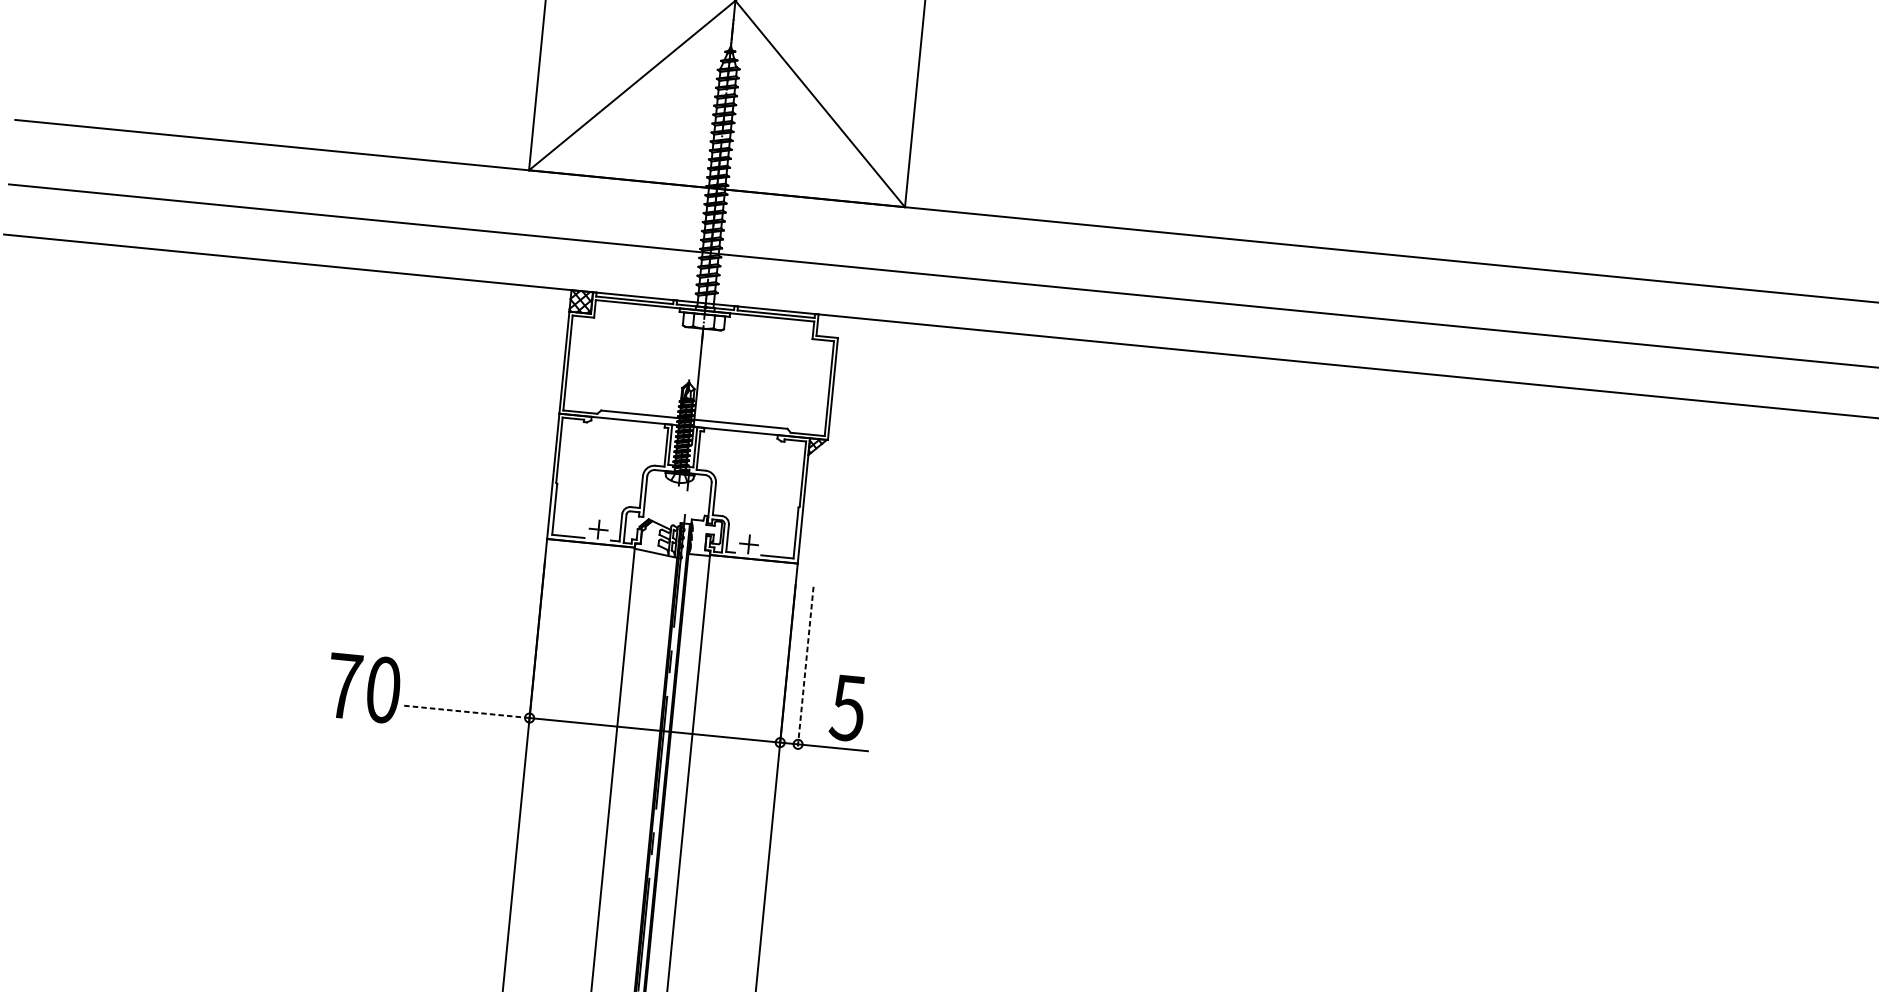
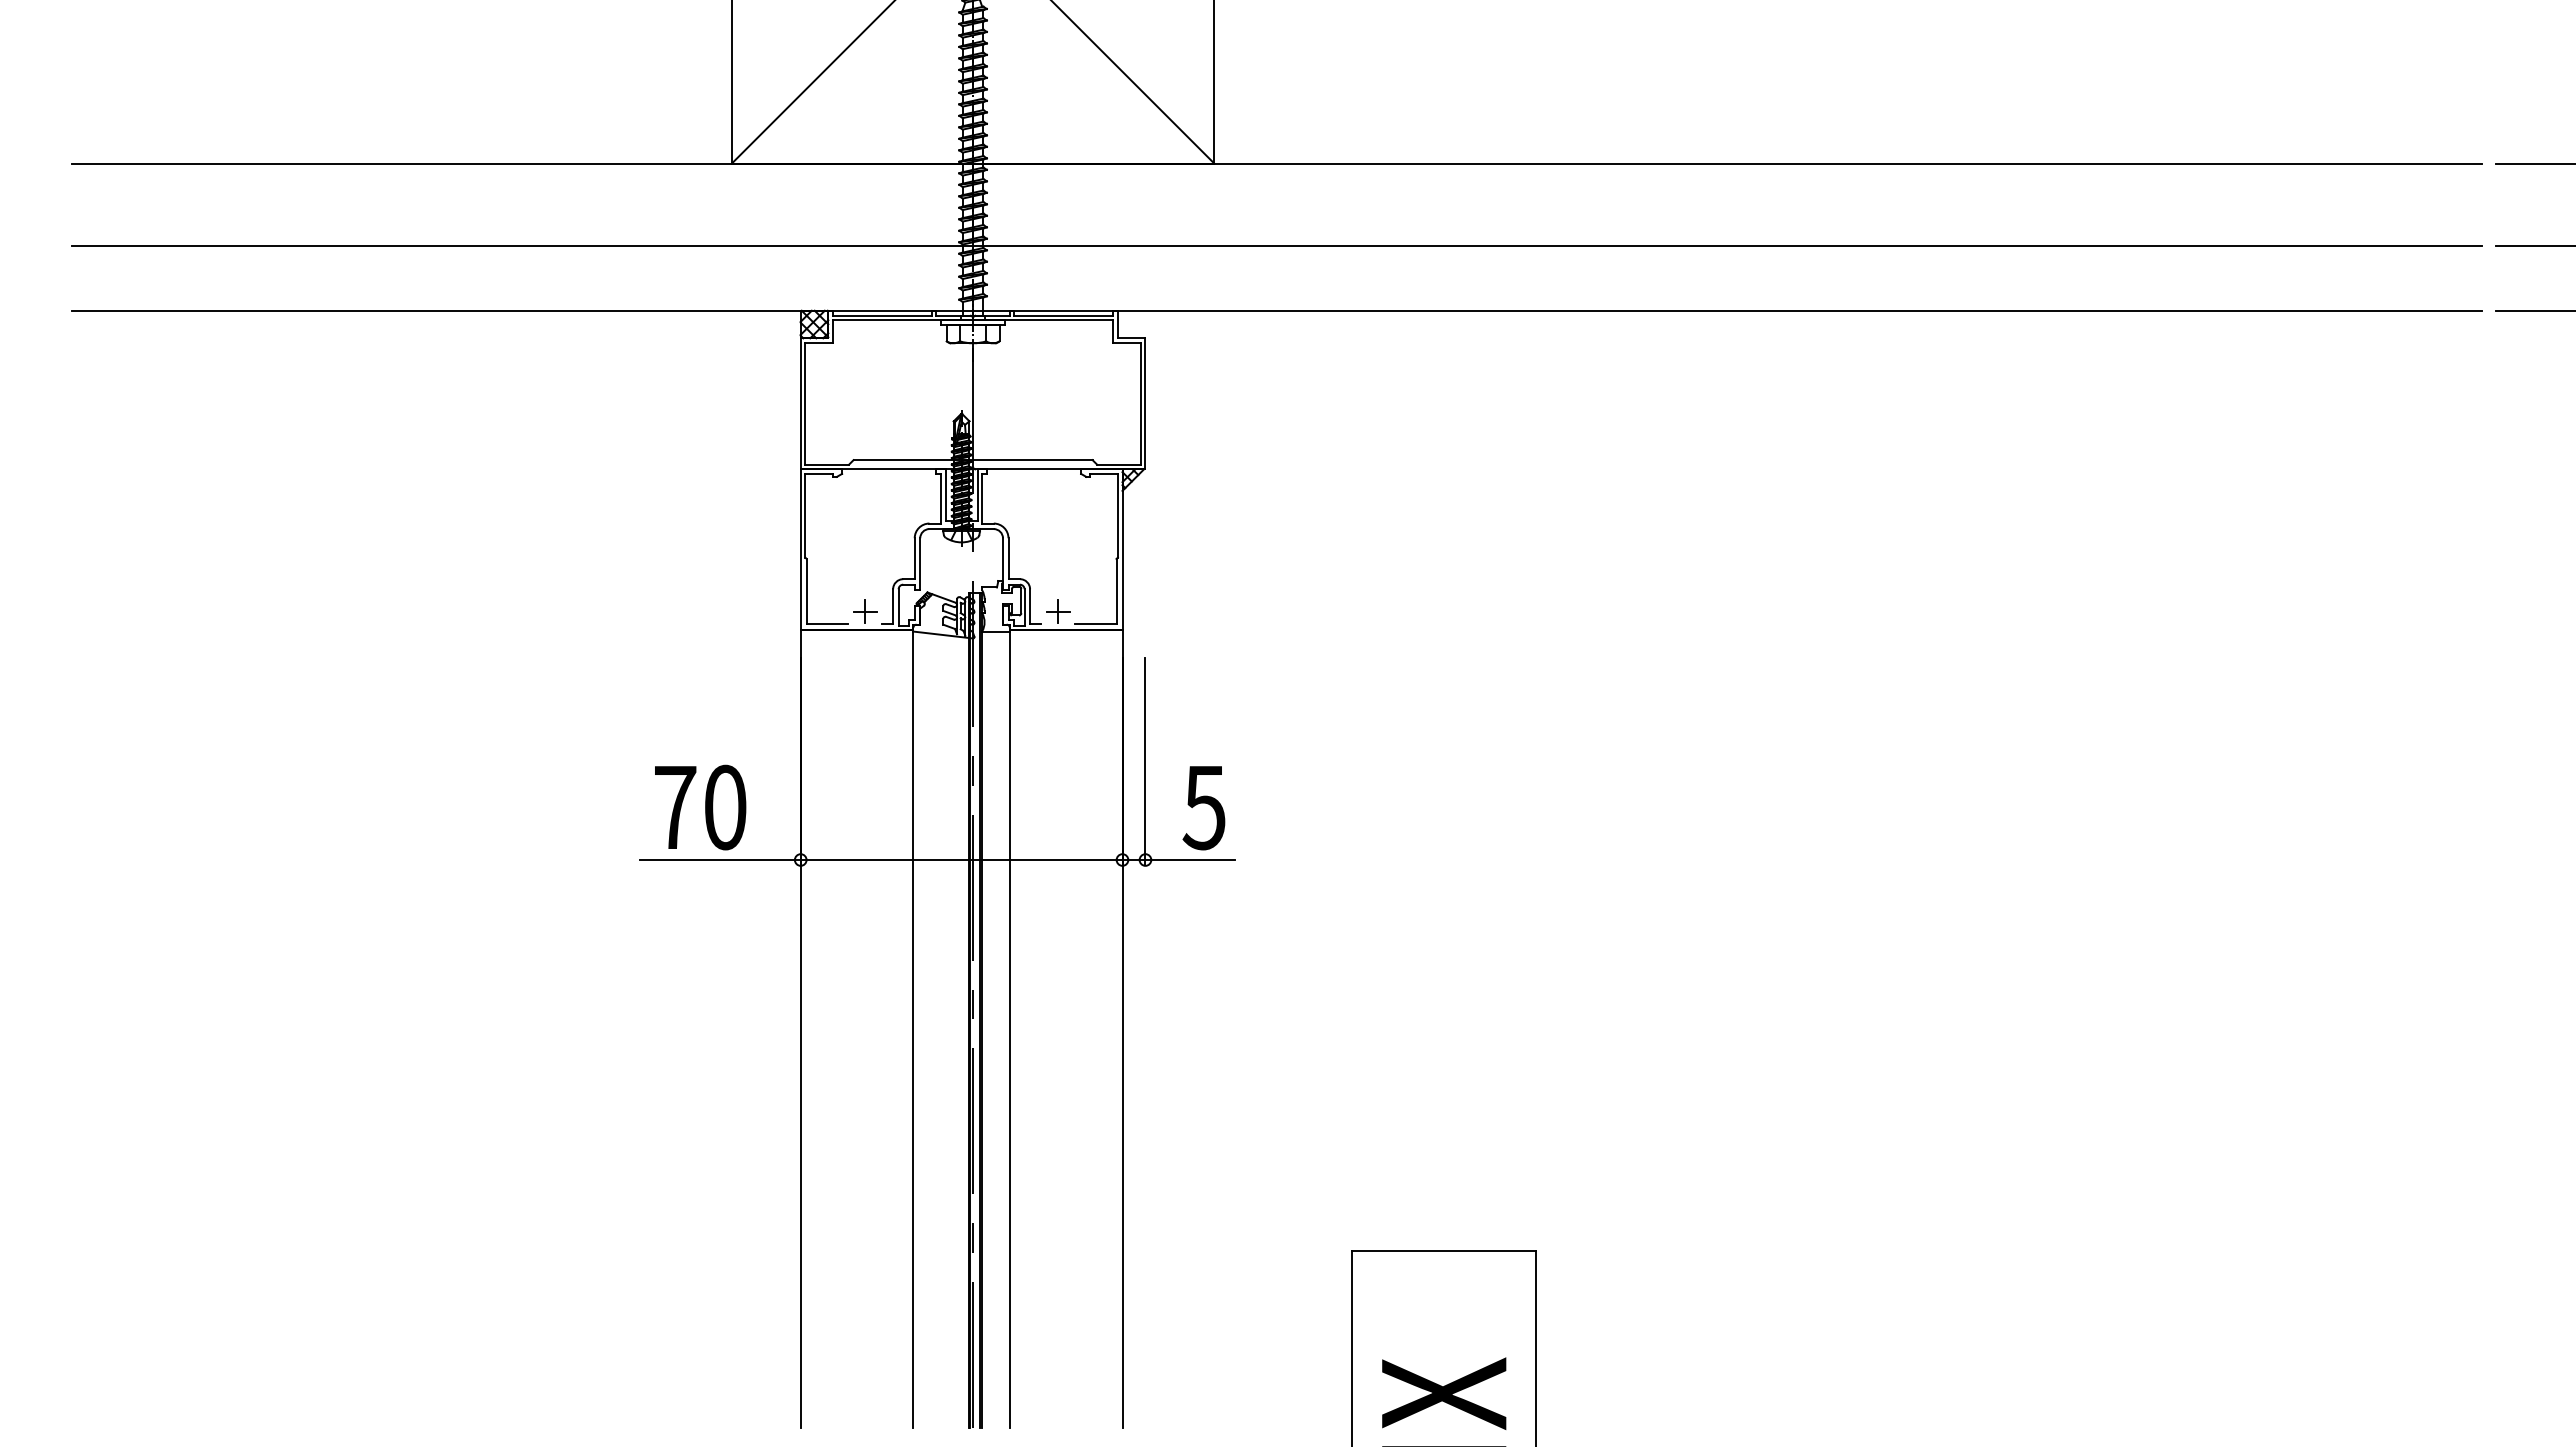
line: (805, 667) -> (1145, 761), dashed -> solid
text: (364, 688) -> (700, 807), moved
line: (467, 712) -> (720, 860), dashed -> solid

